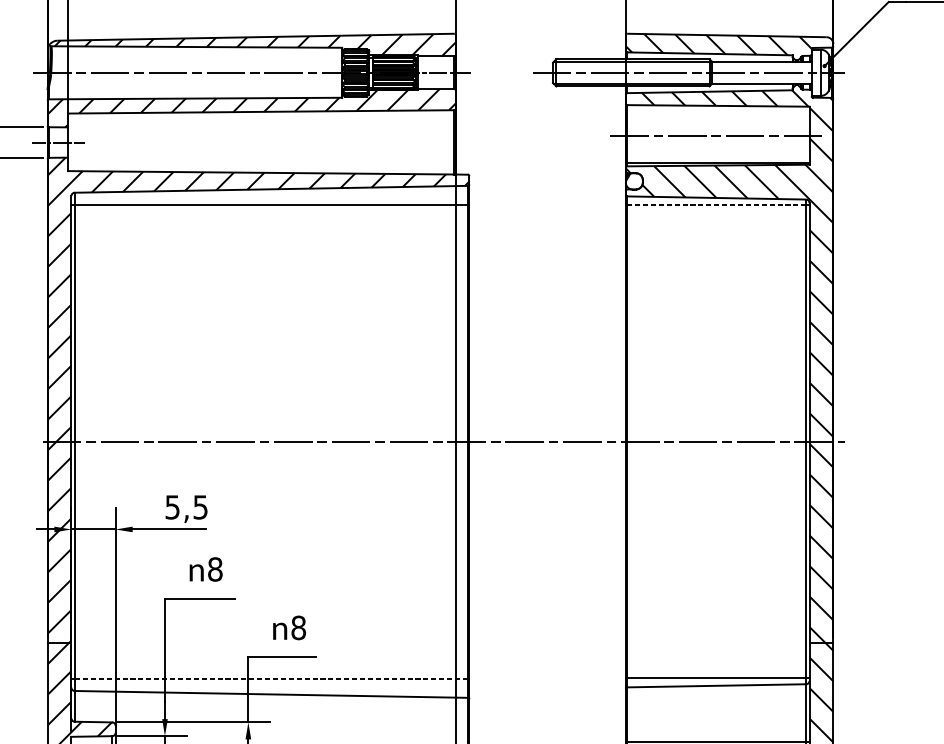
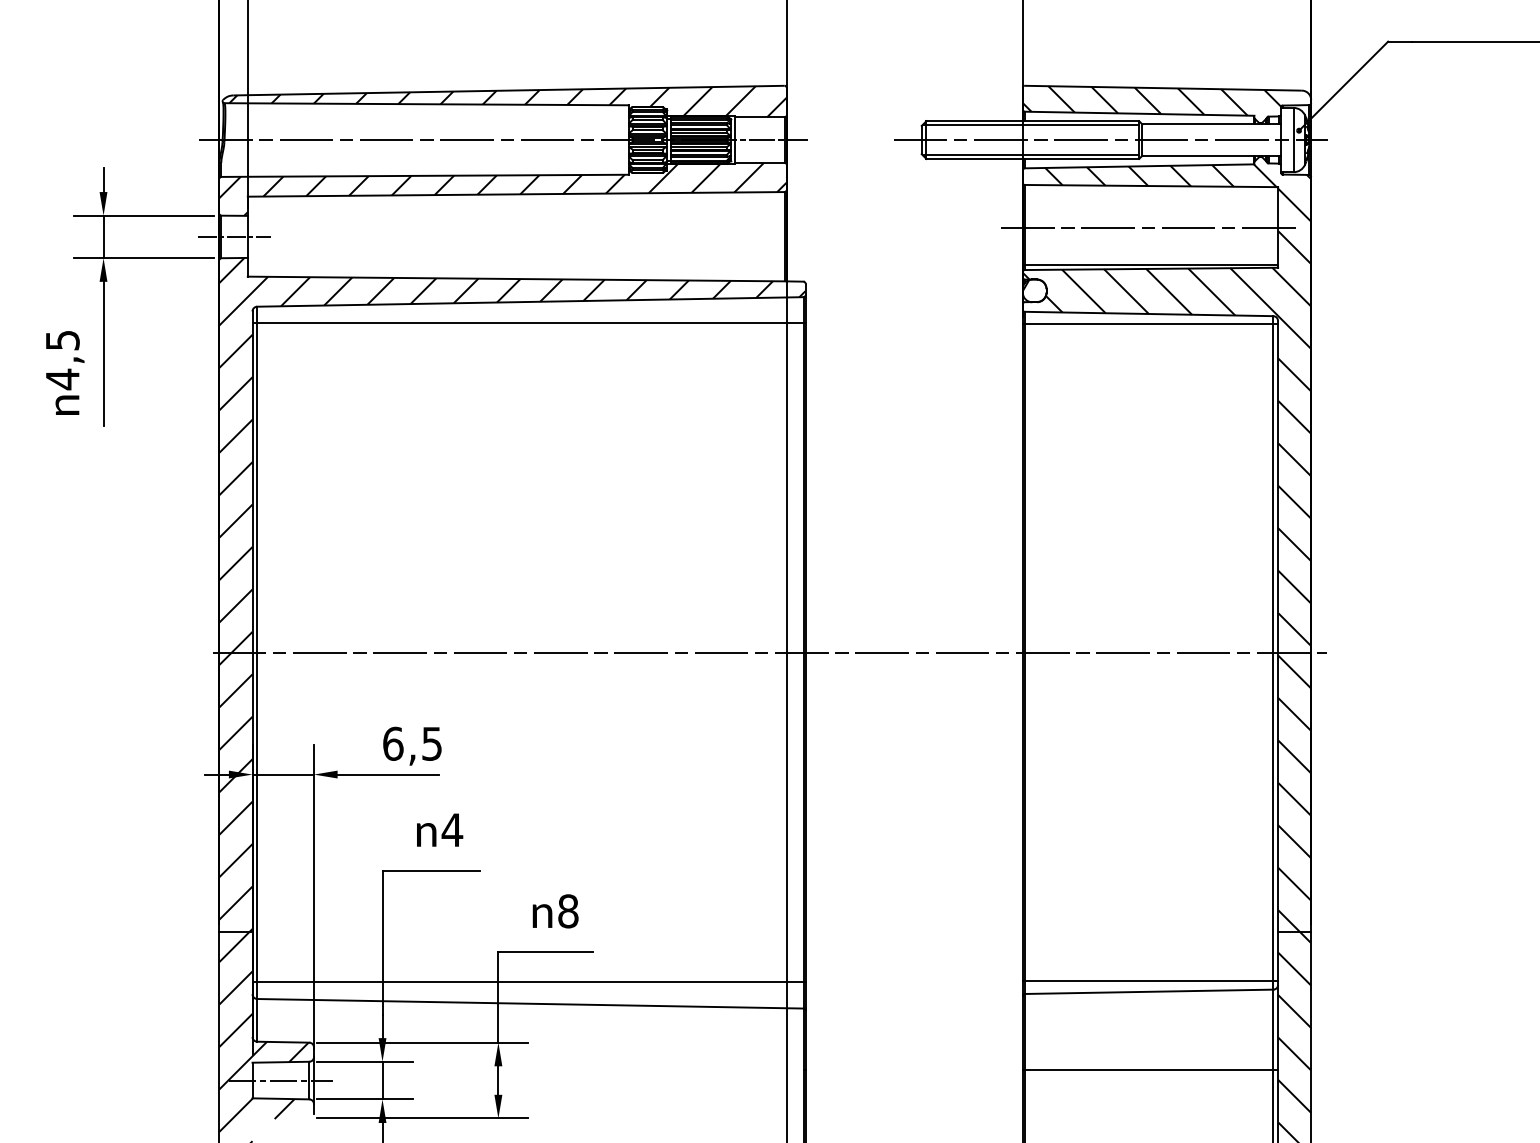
line: (716, 205) -> (1149, 324), dashed -> solid
text: (172, 507) -> (393, 743), 5,5 -> 6,5
text: (215, 569) -> (452, 830), 8 -> 4
line: (270, 679) -> (529, 982), dashed -> solid

